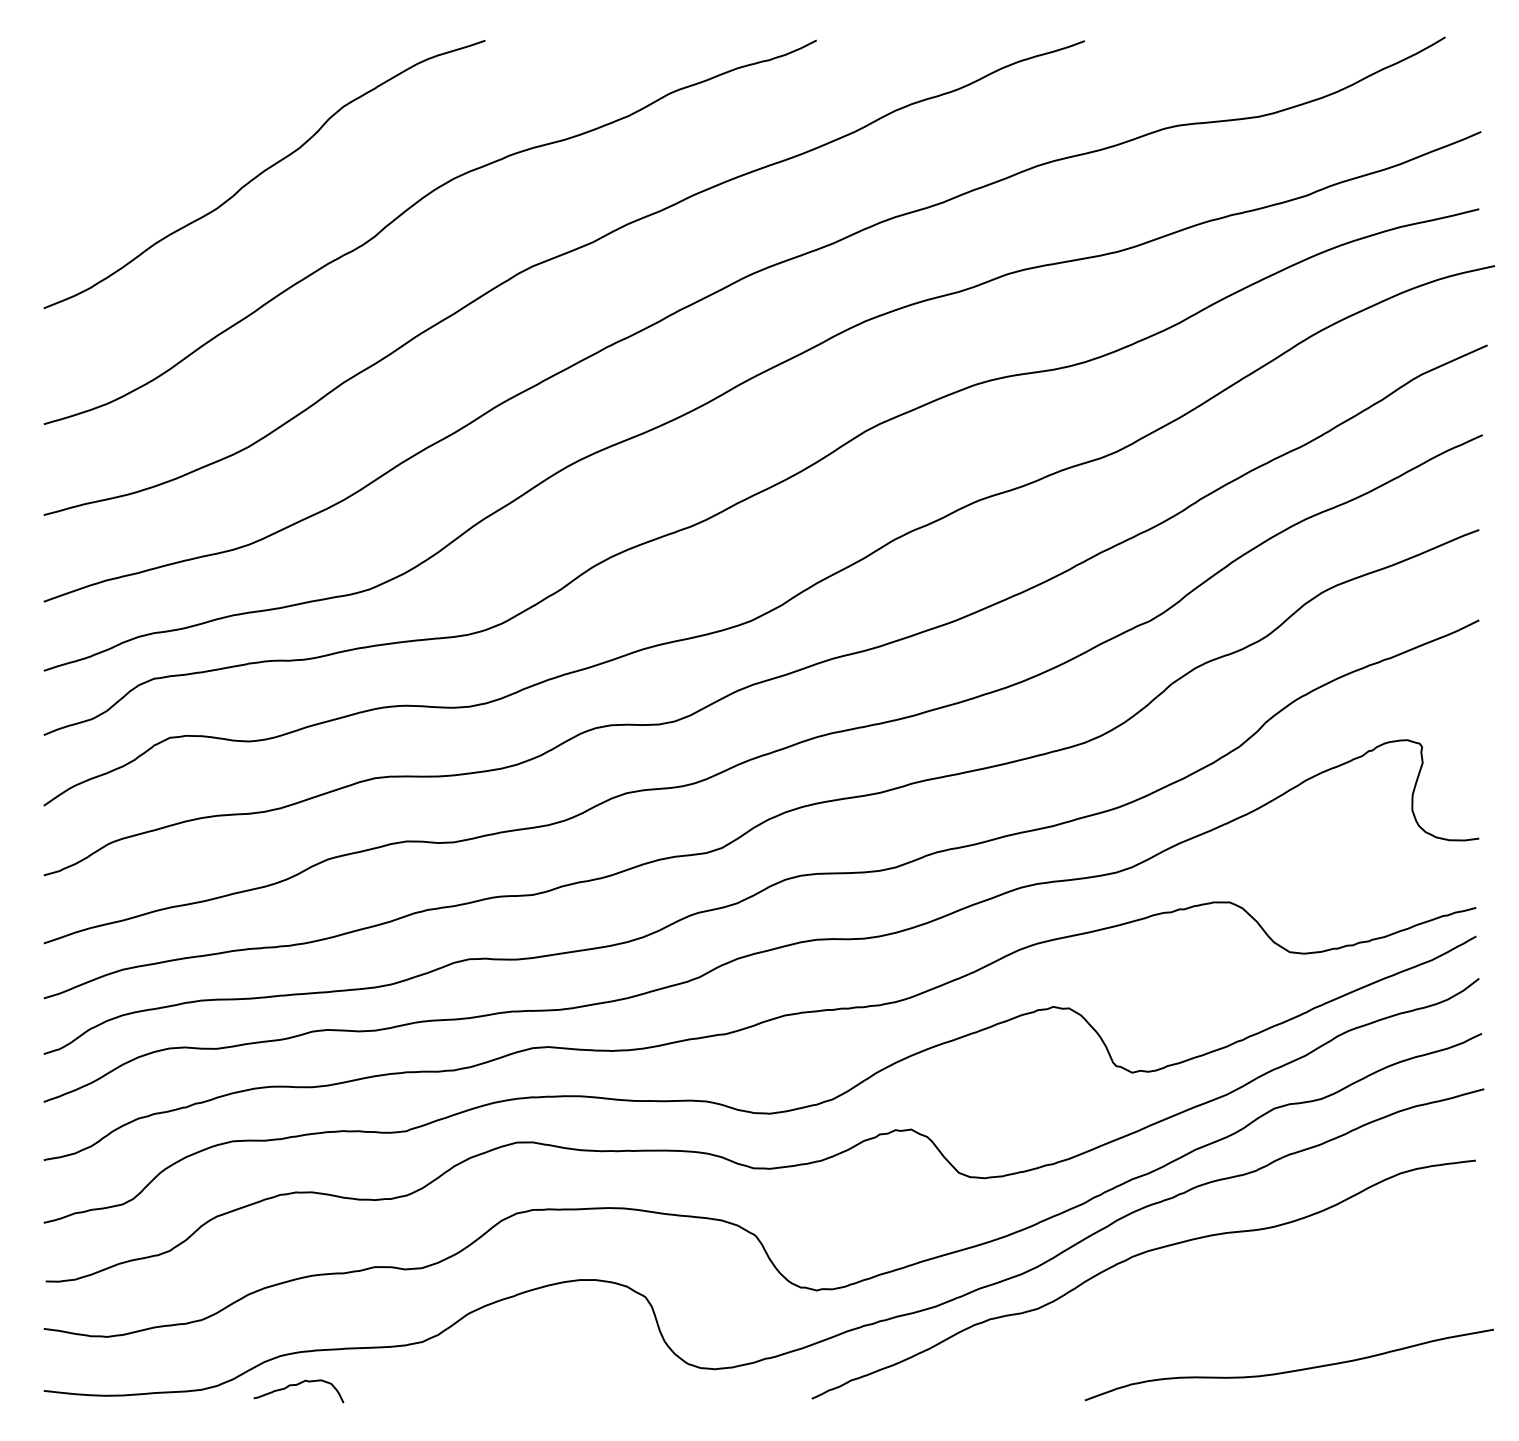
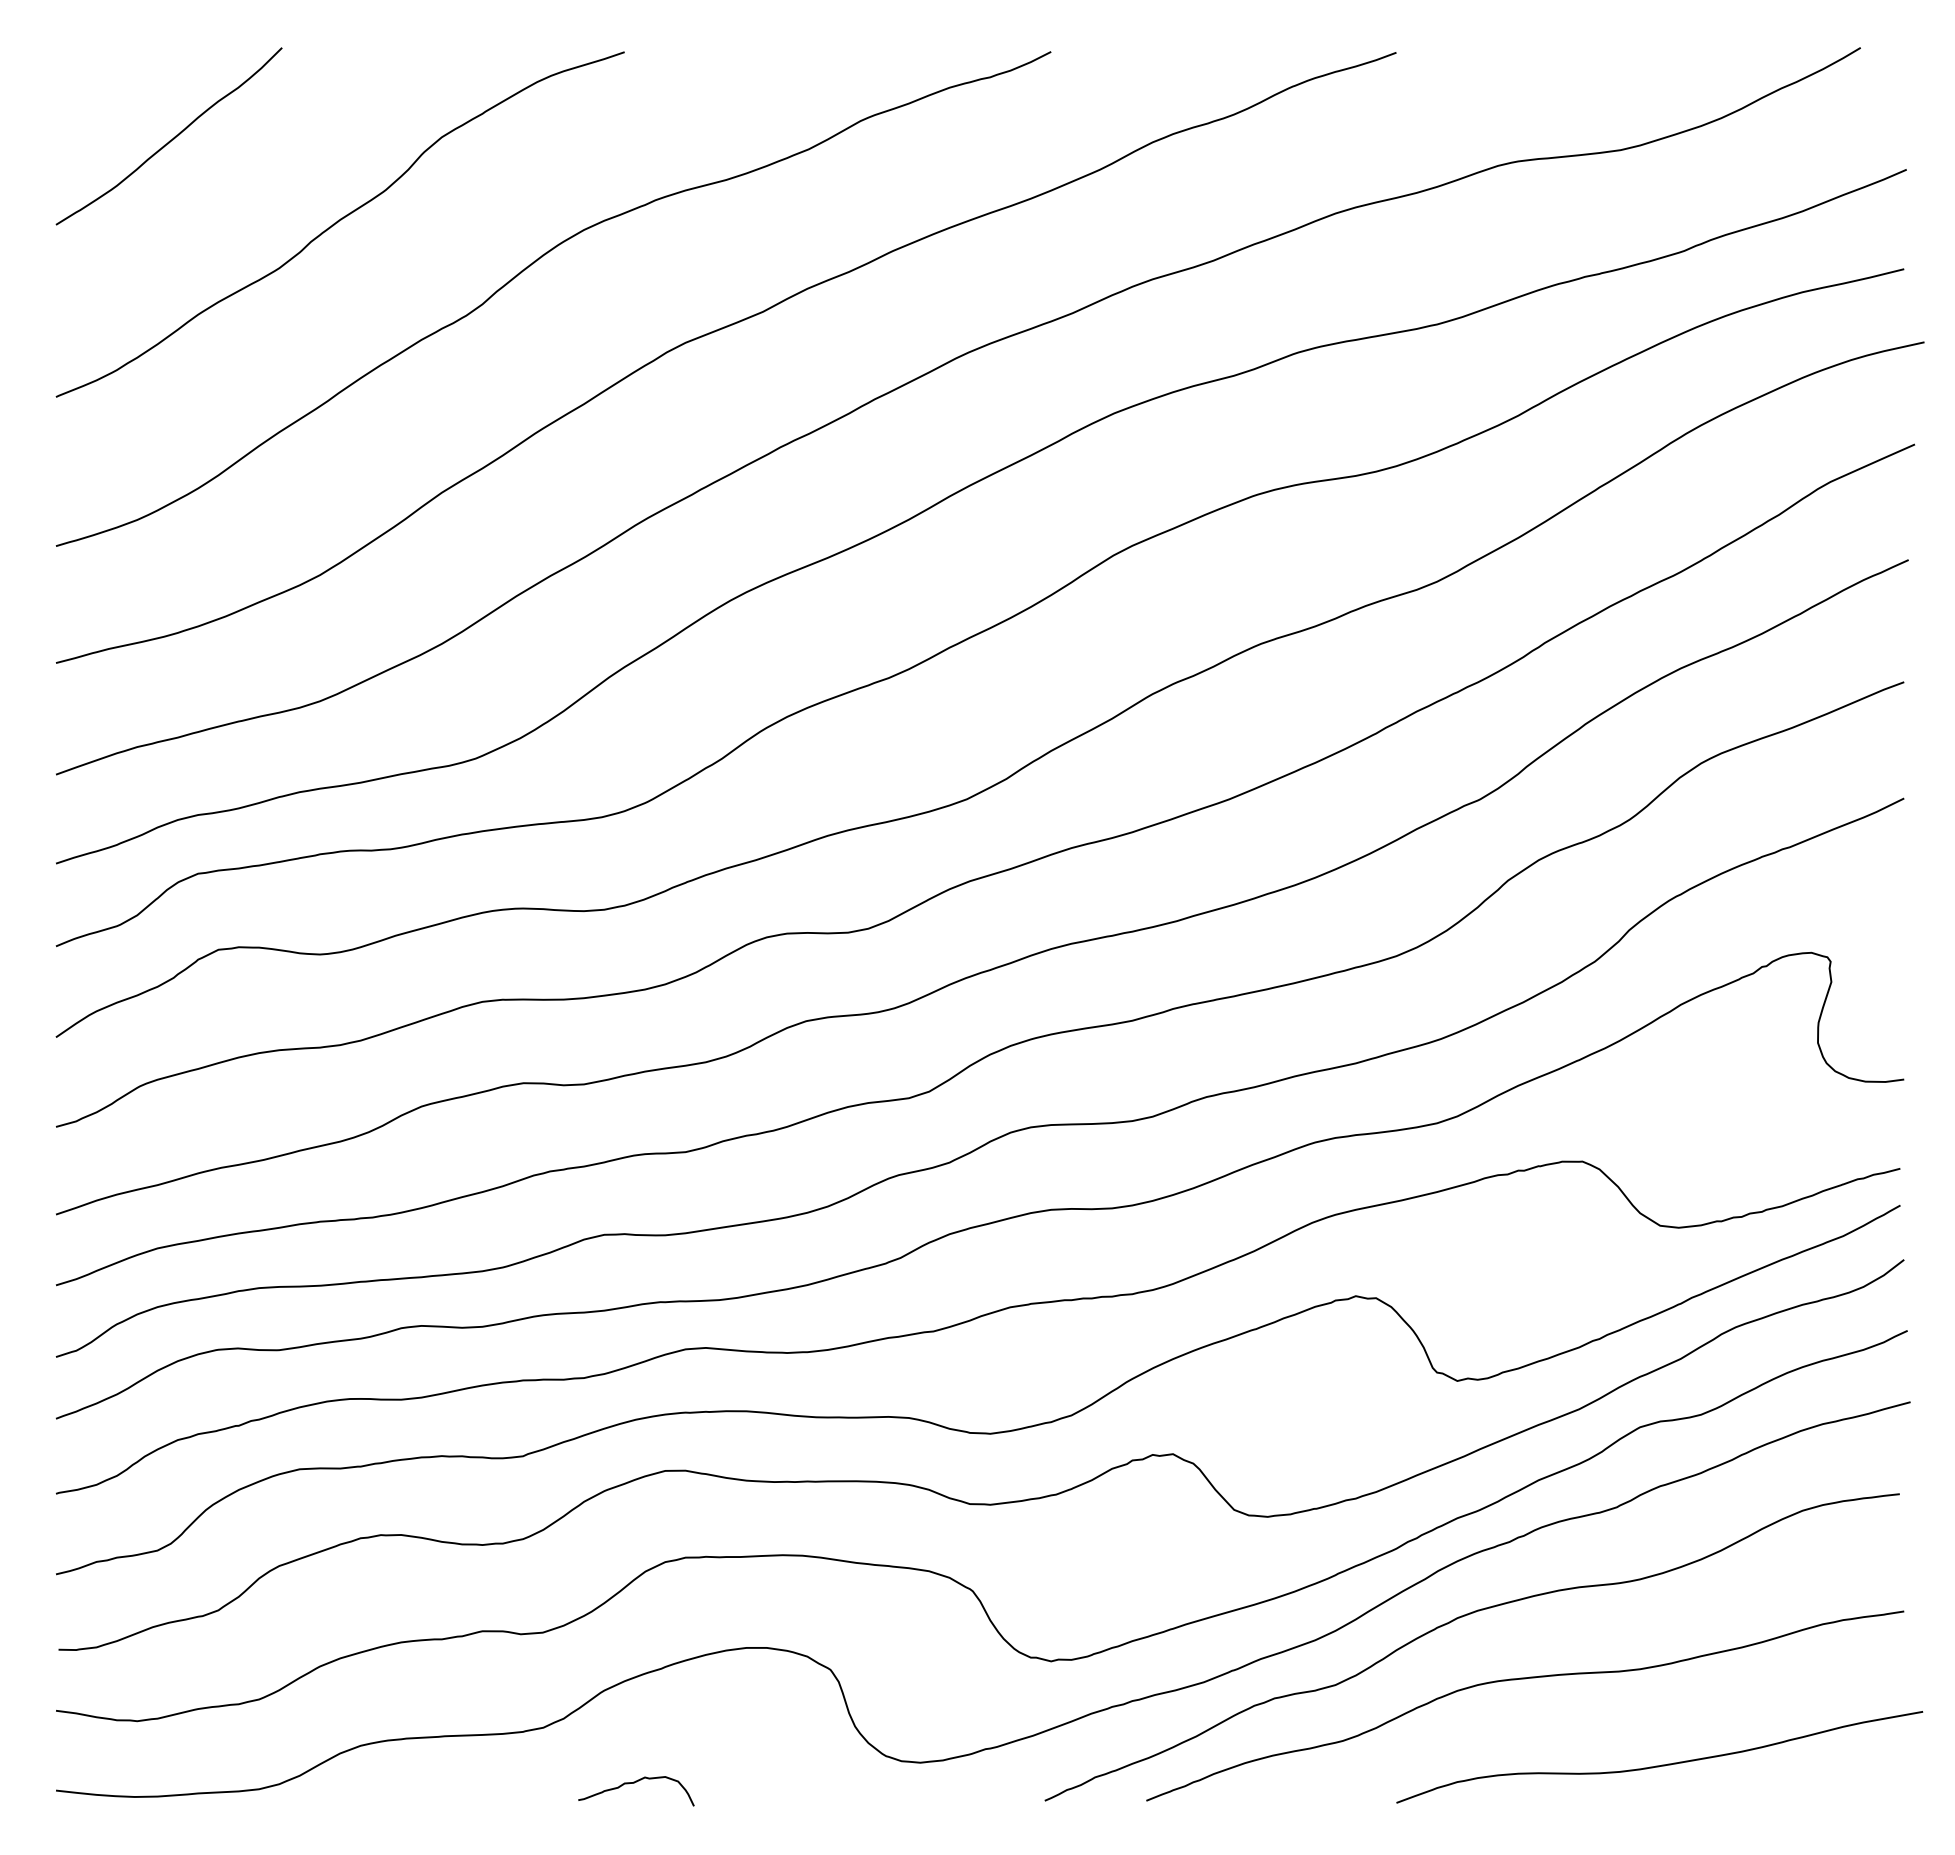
curve: (131, 109) -> (169, 140), added
curve: (1185, 1304) -> (1525, 1679), added
curve: (297, 1385) -> (634, 1783), moved

